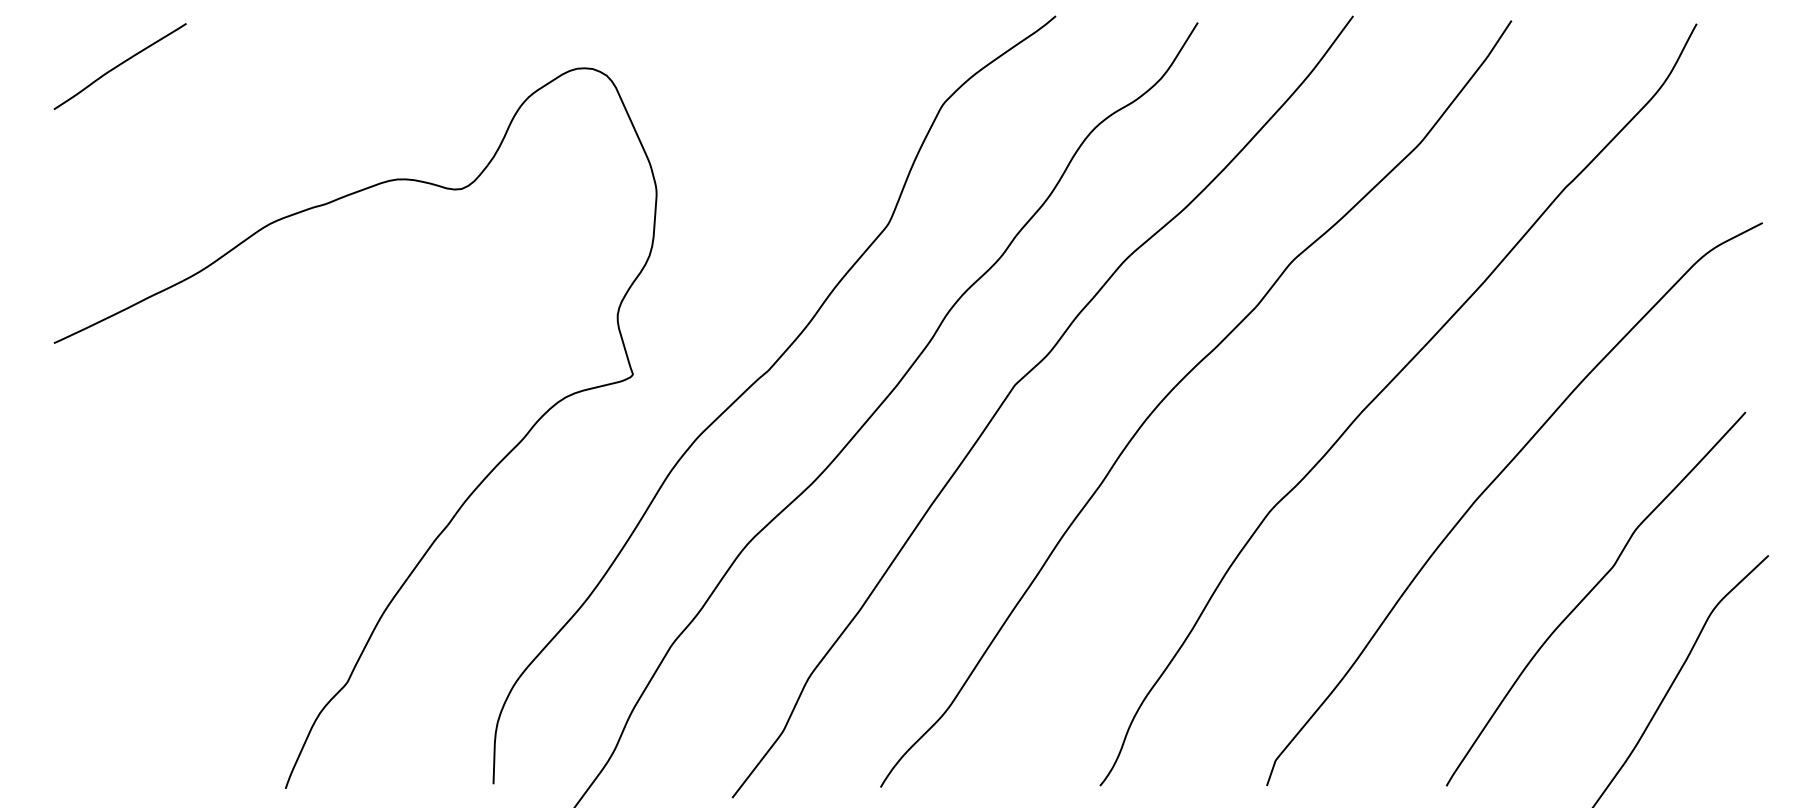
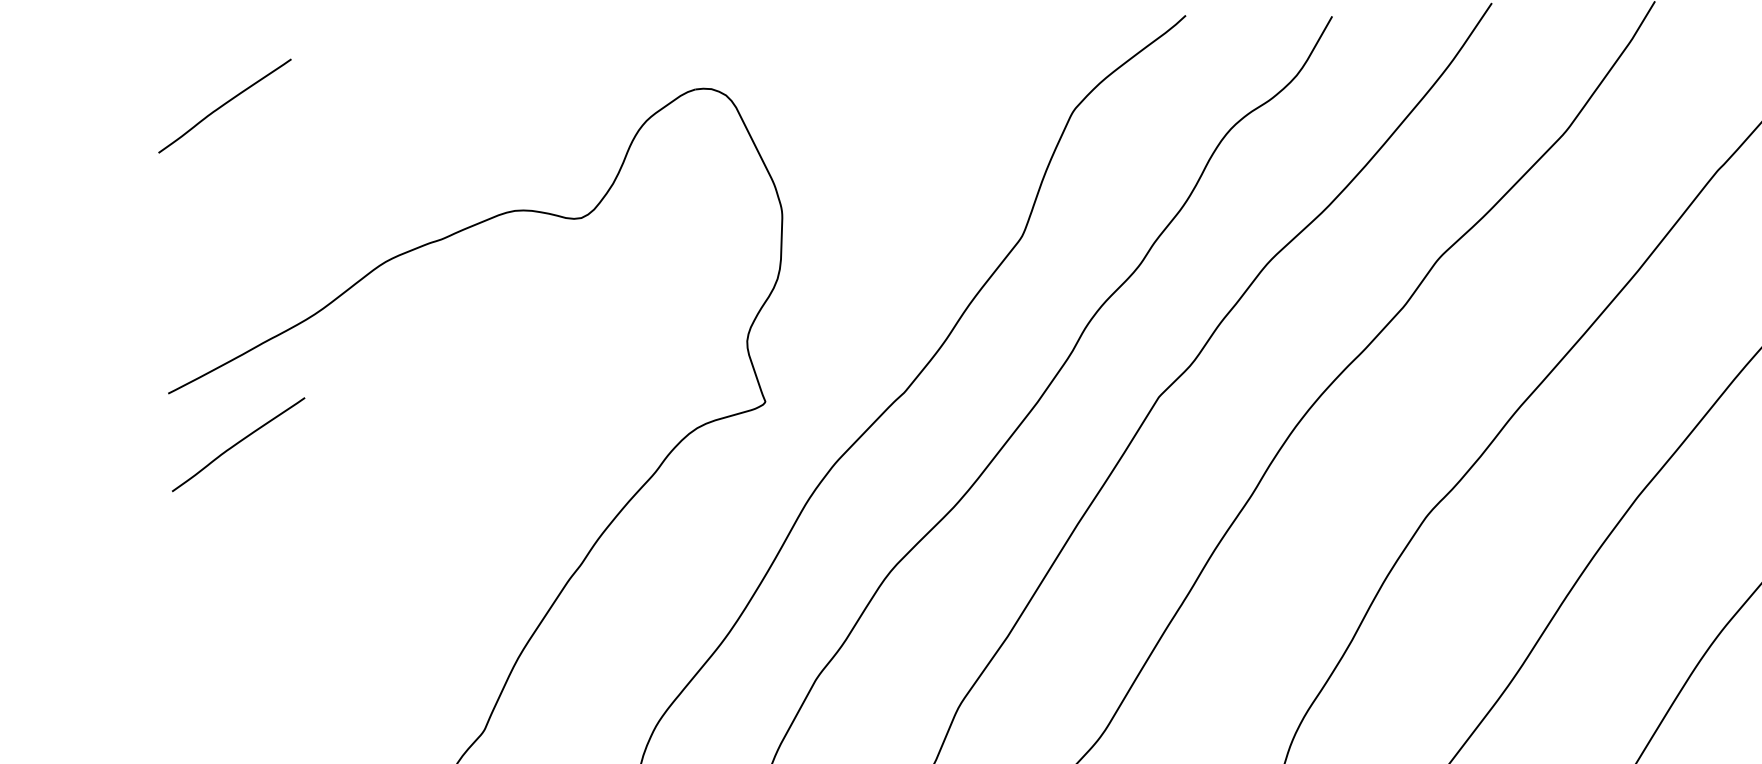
curve: (119, 395) -> (237, 444), added

